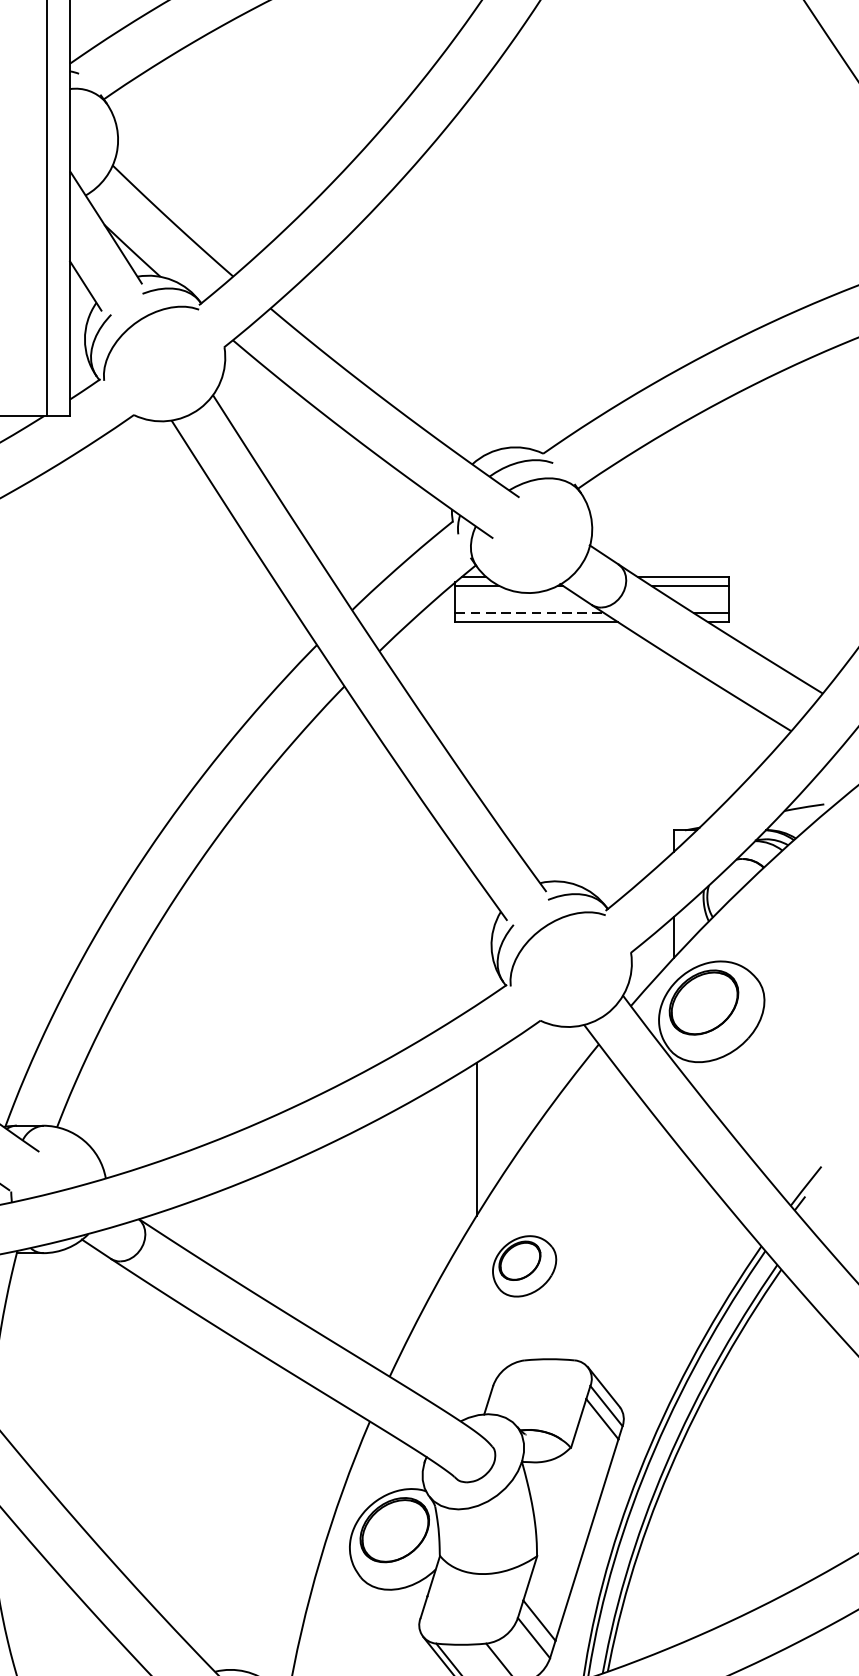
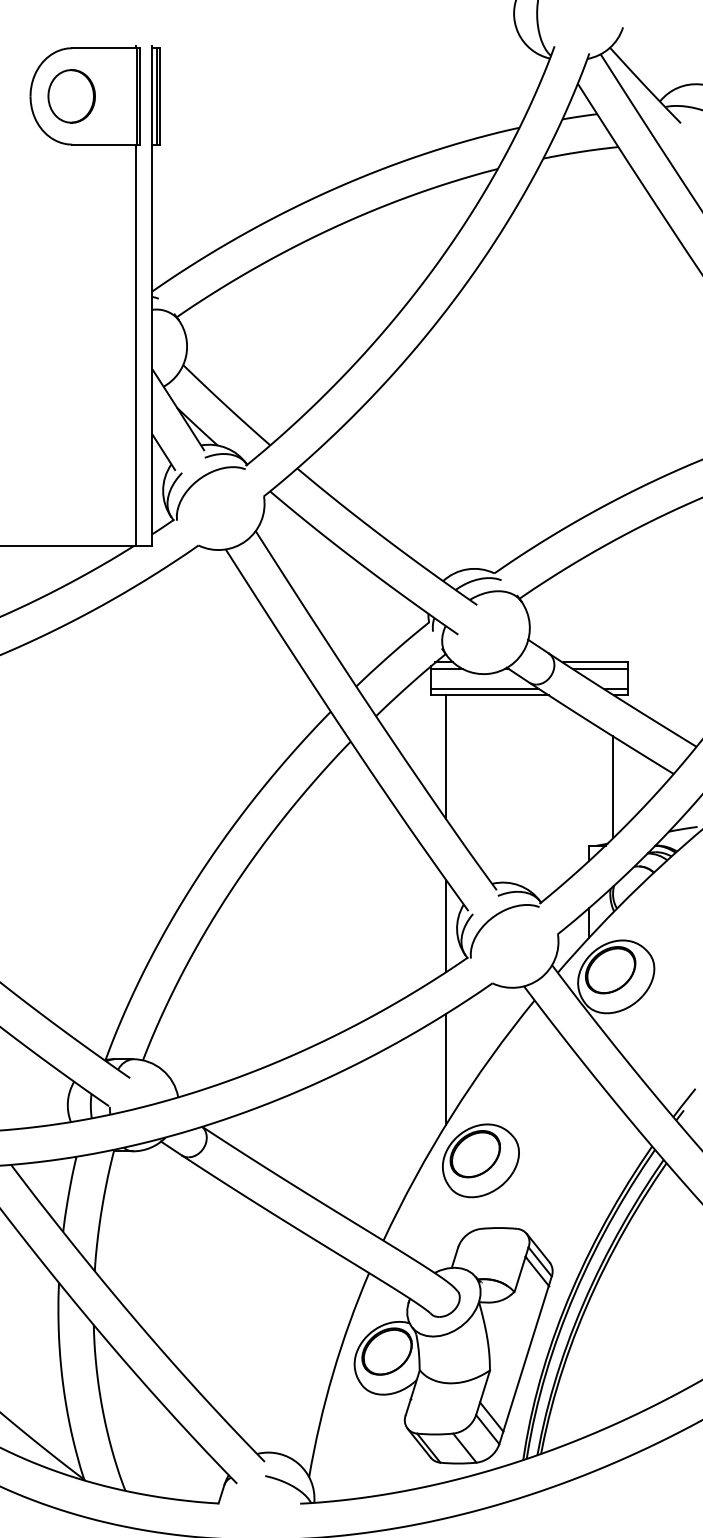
line: (529, 612) -> (484, 688), dashed -> solid
line: (476, 706) -> (446, 756), added
line: (707, 749) -> (613, 787), added
line: (476, 940) -> (446, 925), added
part: (523, 1265) -> (480, 1160), size x1.67

